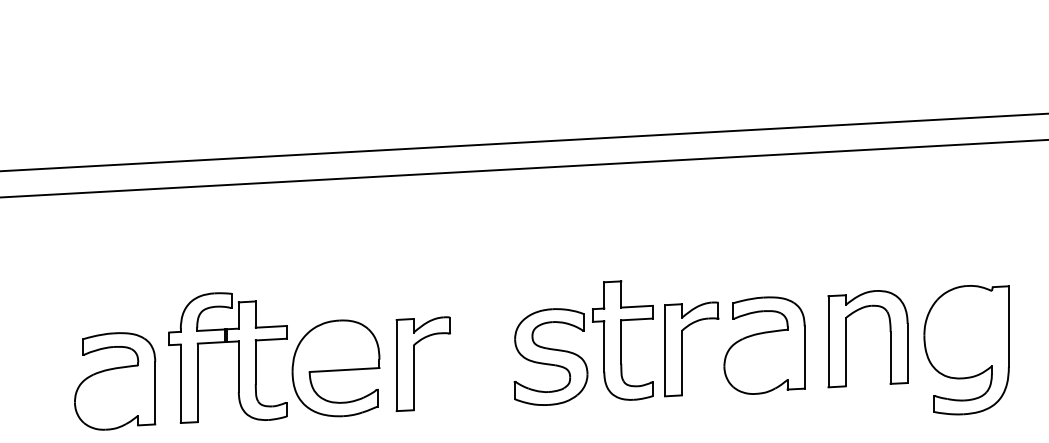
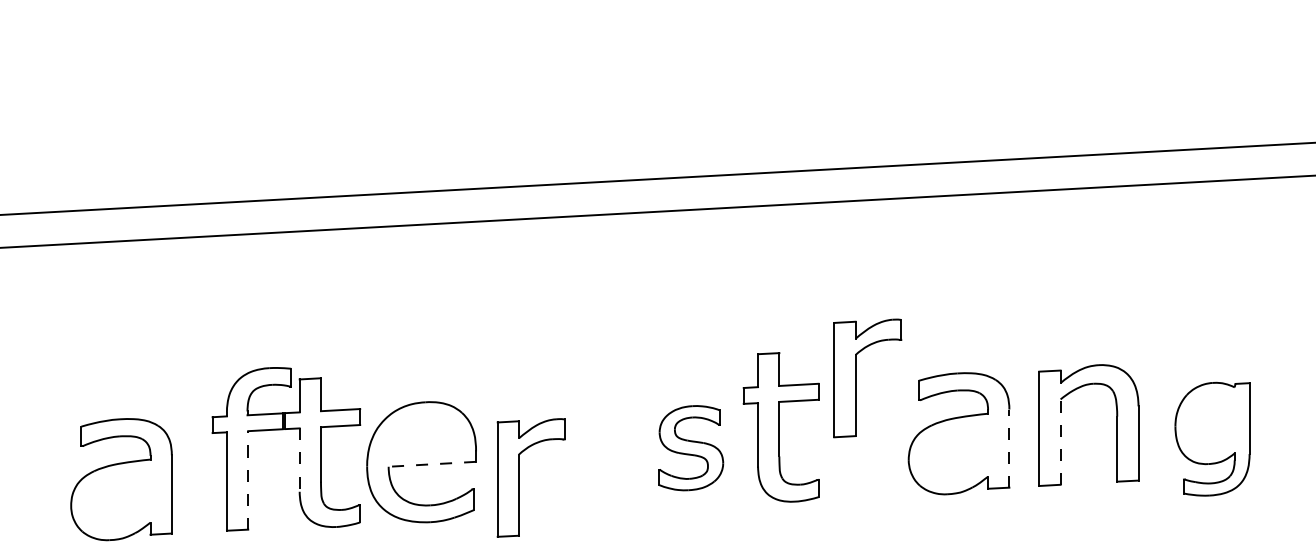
part: (682, 349) -> (856, 378), moved
part: (966, 349) -> (1212, 438), size x0.7
line: (845, 352) -> (1060, 442), solid -> dashed
part: (550, 357) -> (690, 448), size x0.7
line: (804, 357) -> (1009, 448), solid -> dashed
part: (414, 363) -> (519, 477), moved
line: (238, 367) -> (299, 460), solid -> dashed
line: (344, 370) -> (432, 464), solid -> dashed
part: (115, 381) -> (121, 479), moved
line: (198, 382) -> (248, 479), solid -> dashed

